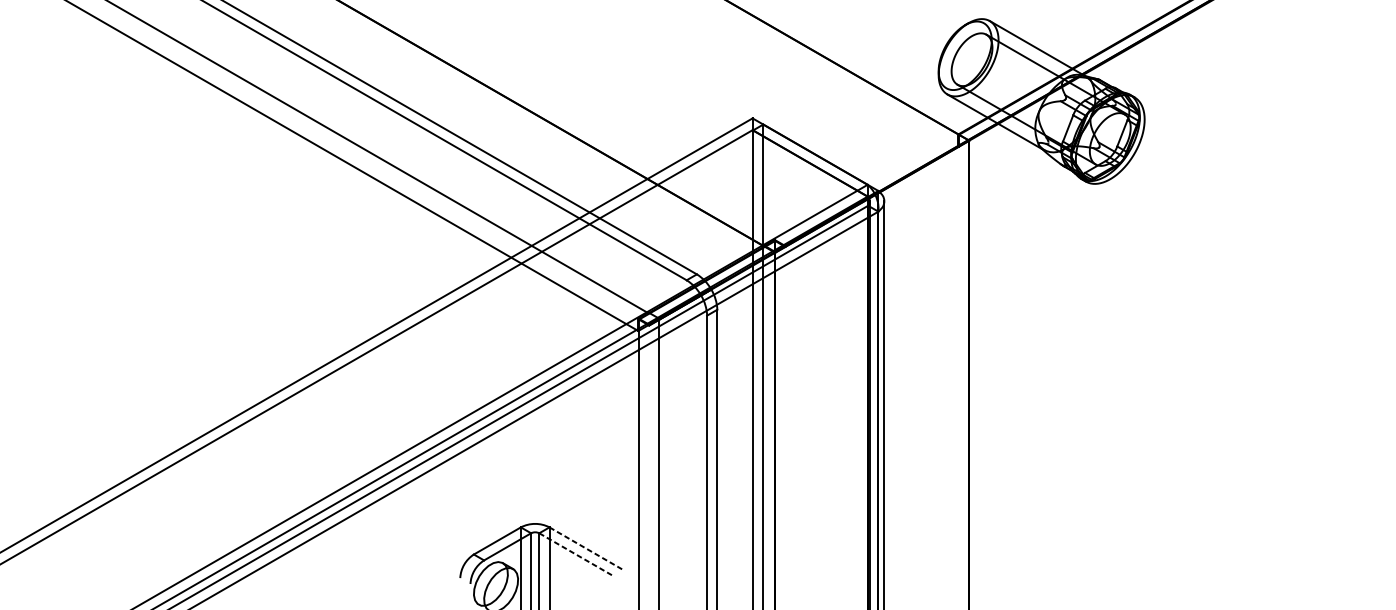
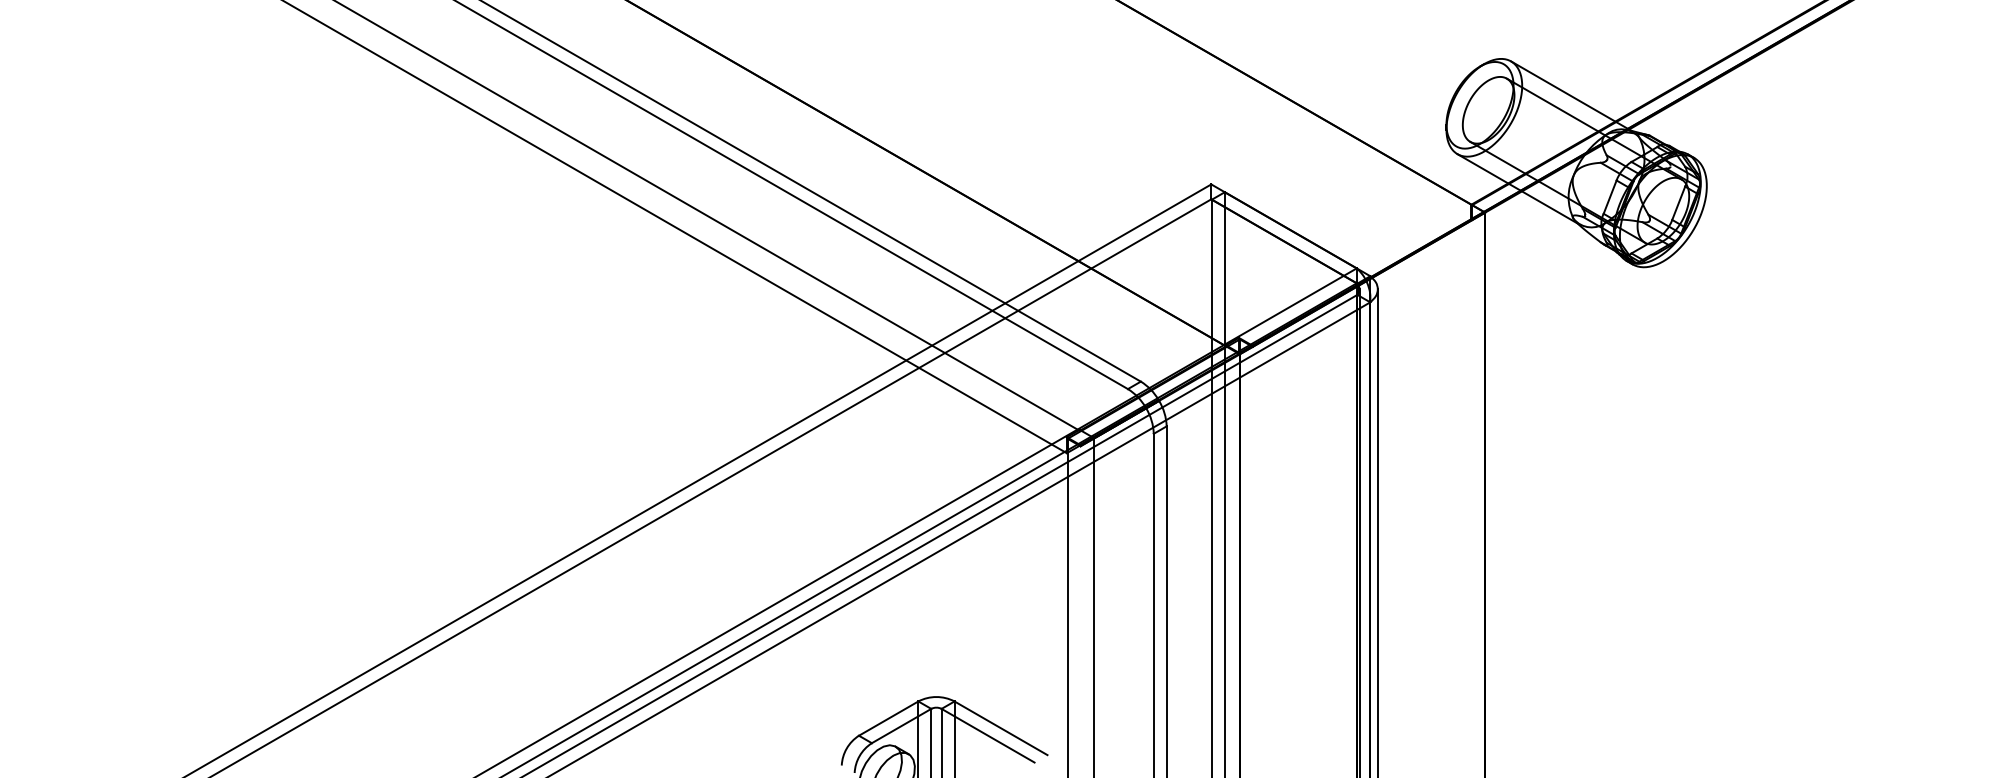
line: (586, 548) -> (1001, 728), dashed -> solid
line: (576, 554) -> (988, 735), dashed -> solid

